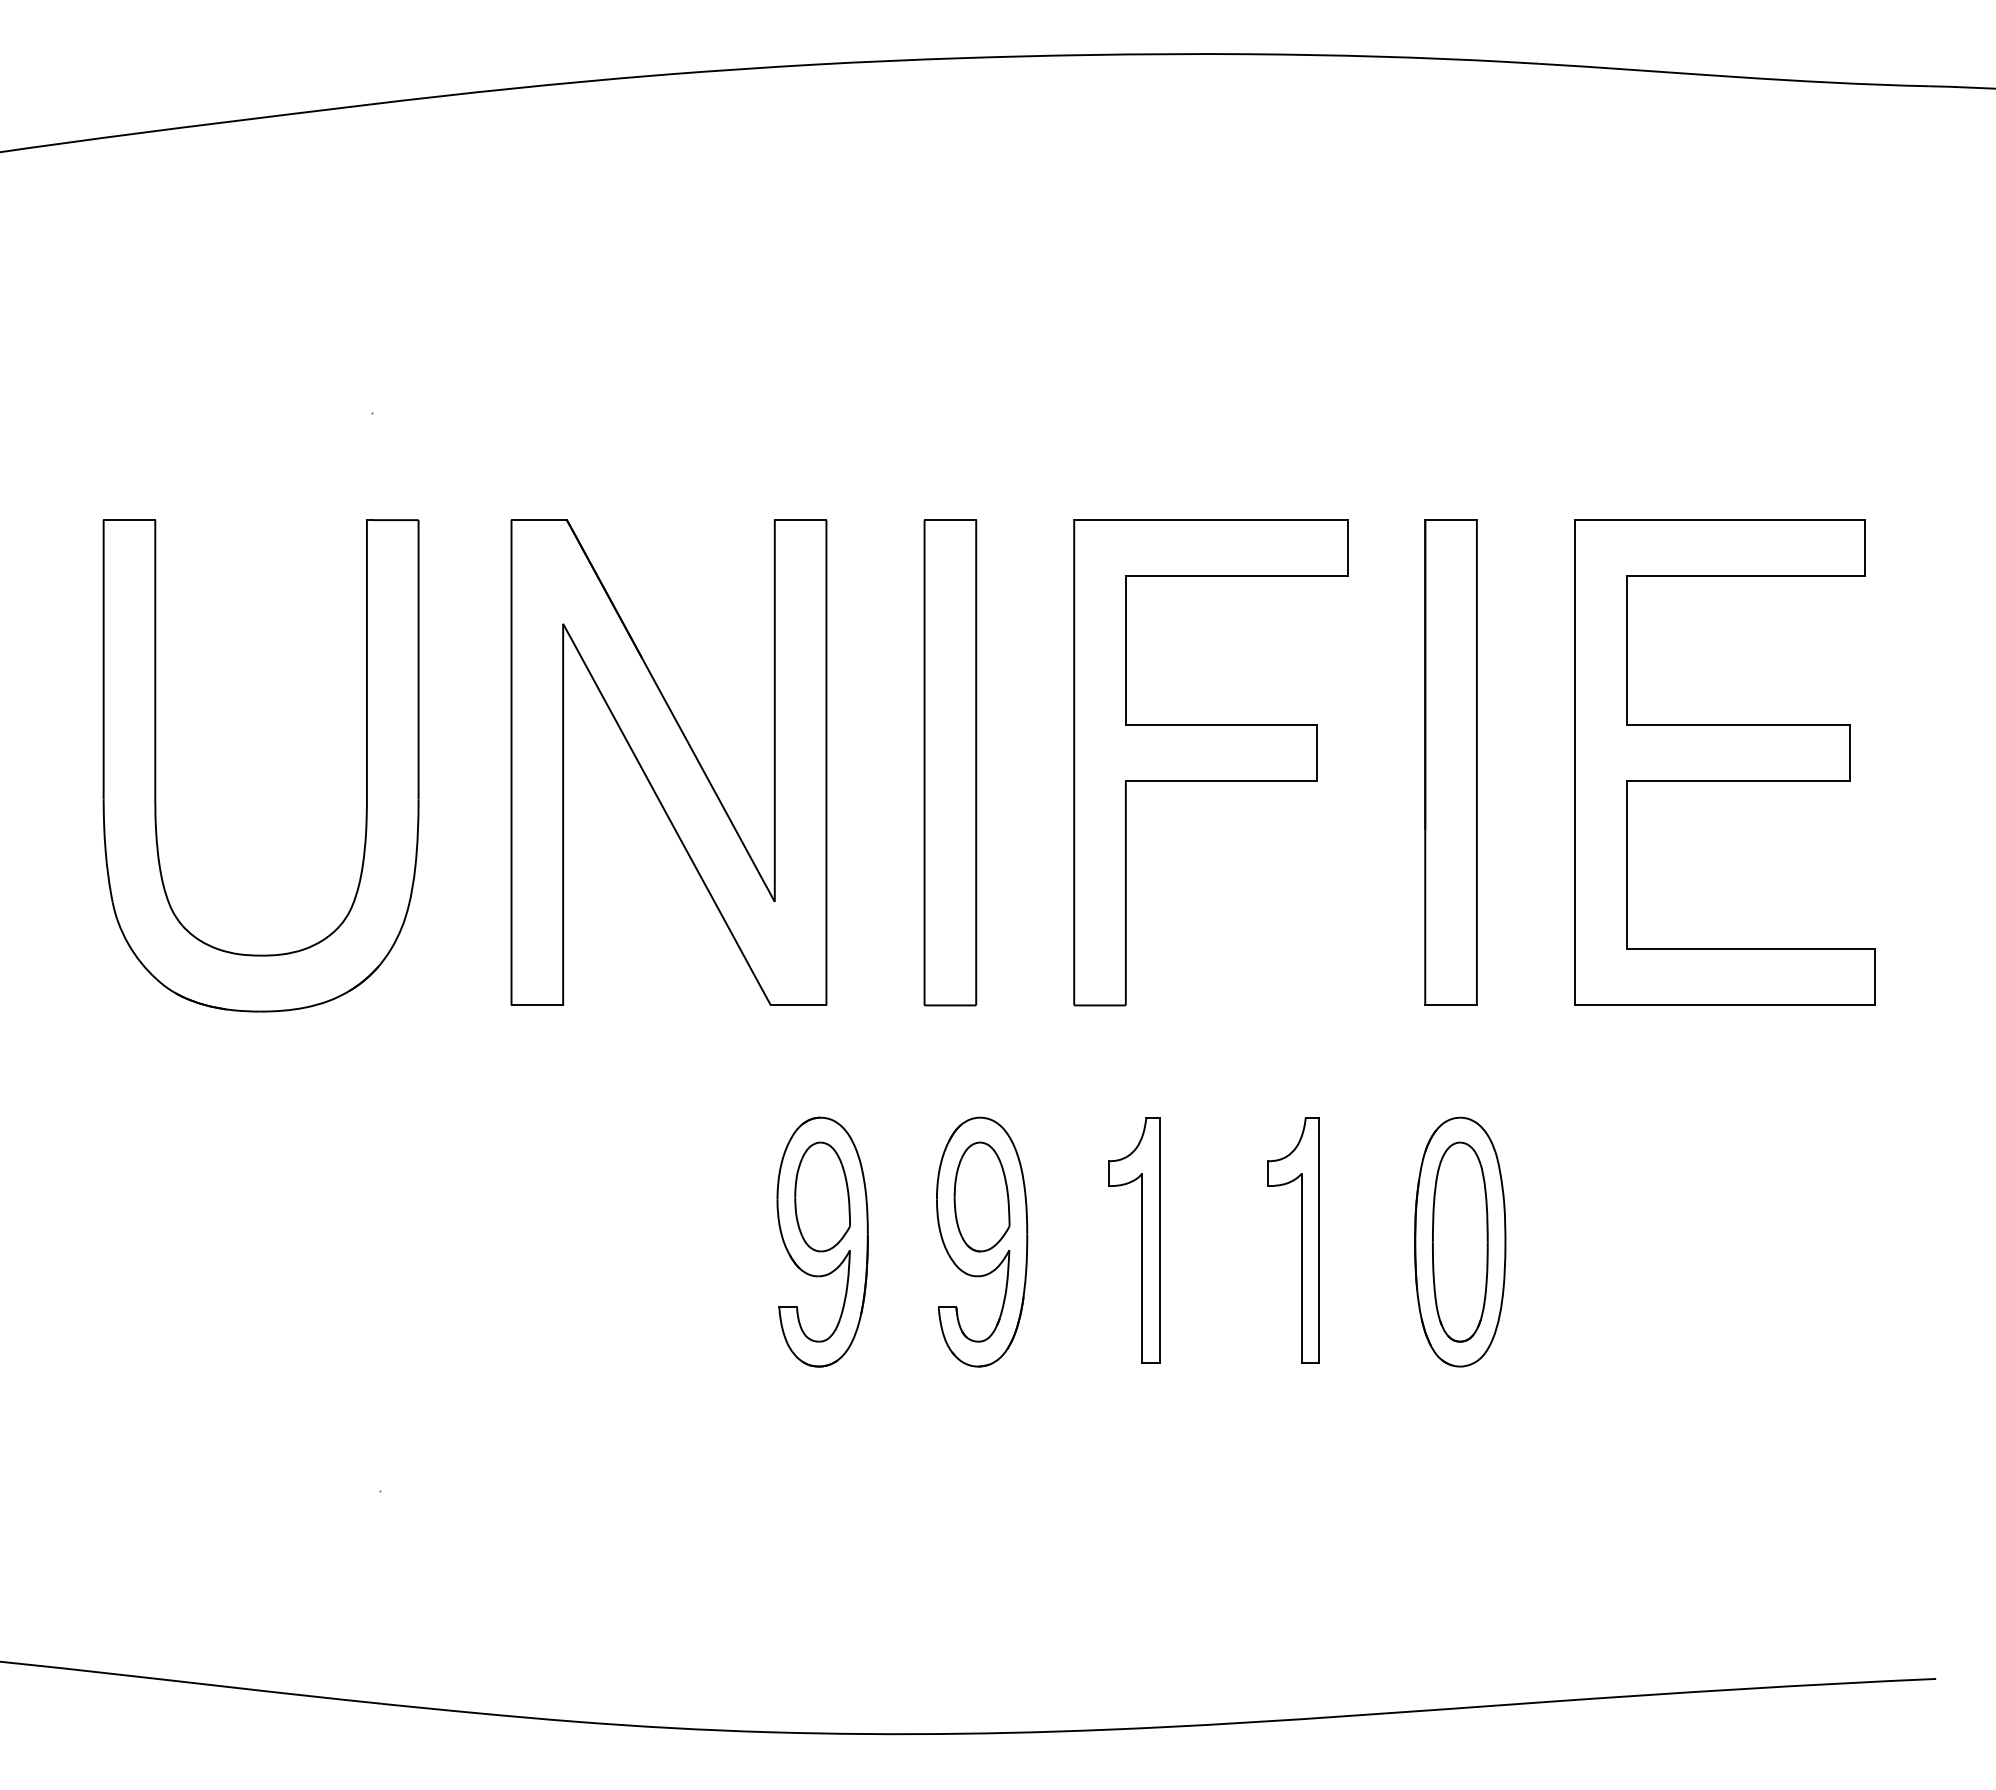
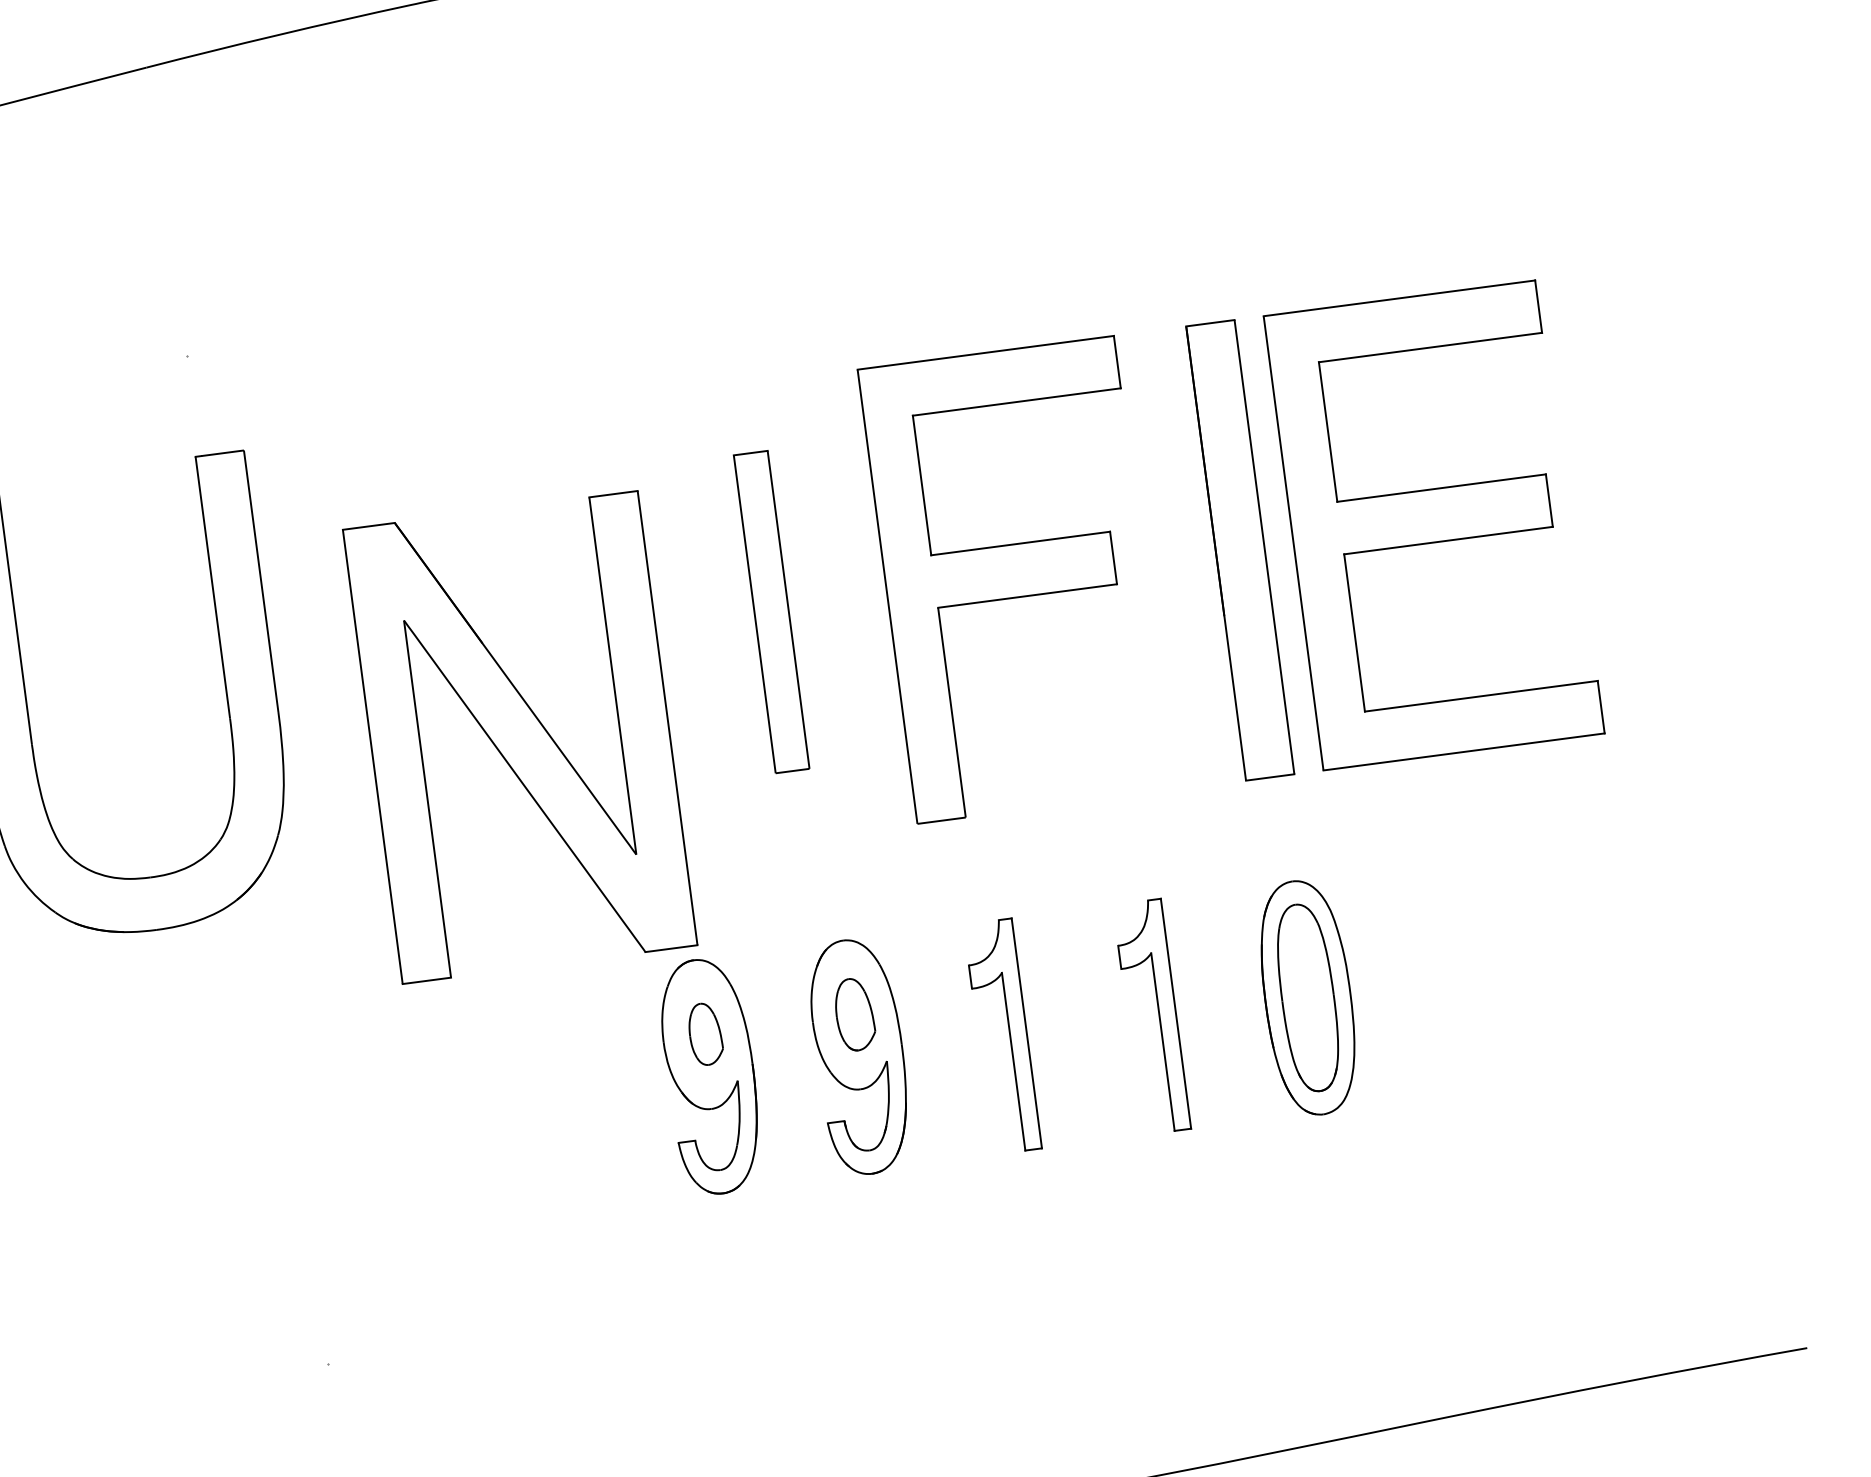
part: (668, 762) -> (519, 737), moved
part: (950, 762) -> (771, 611), size x0.7
part: (1724, 762) -> (1433, 524), moved
part: (822, 1196) -> (705, 1033), size x0.6
part: (981, 1196) -> (854, 1014), size x0.7

